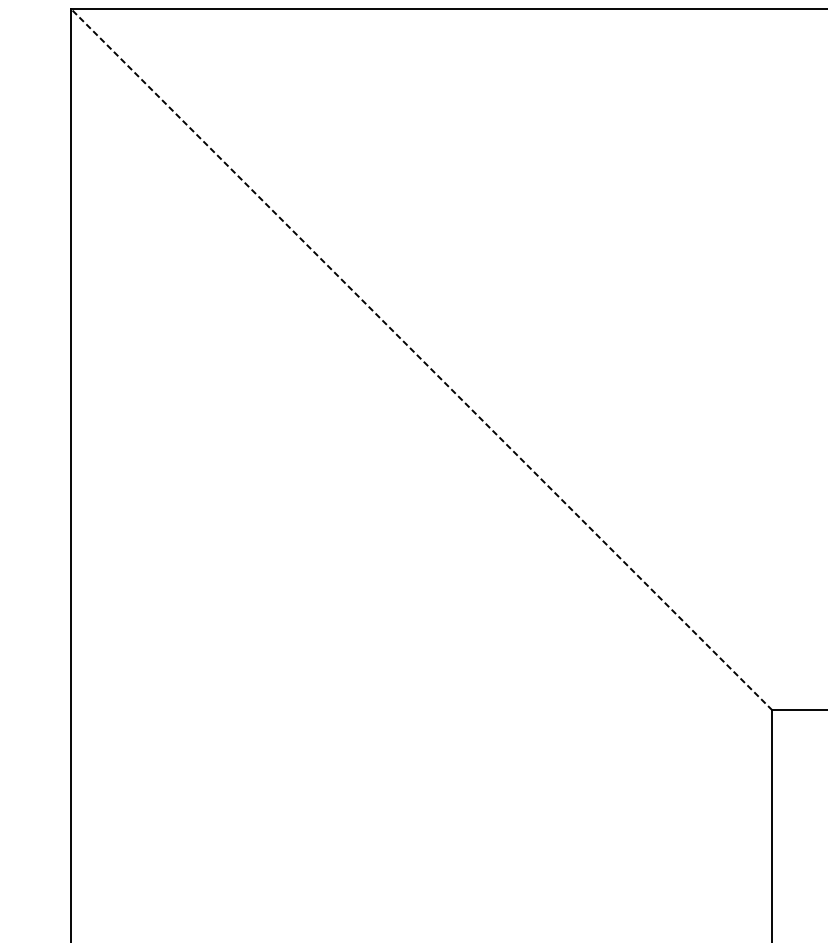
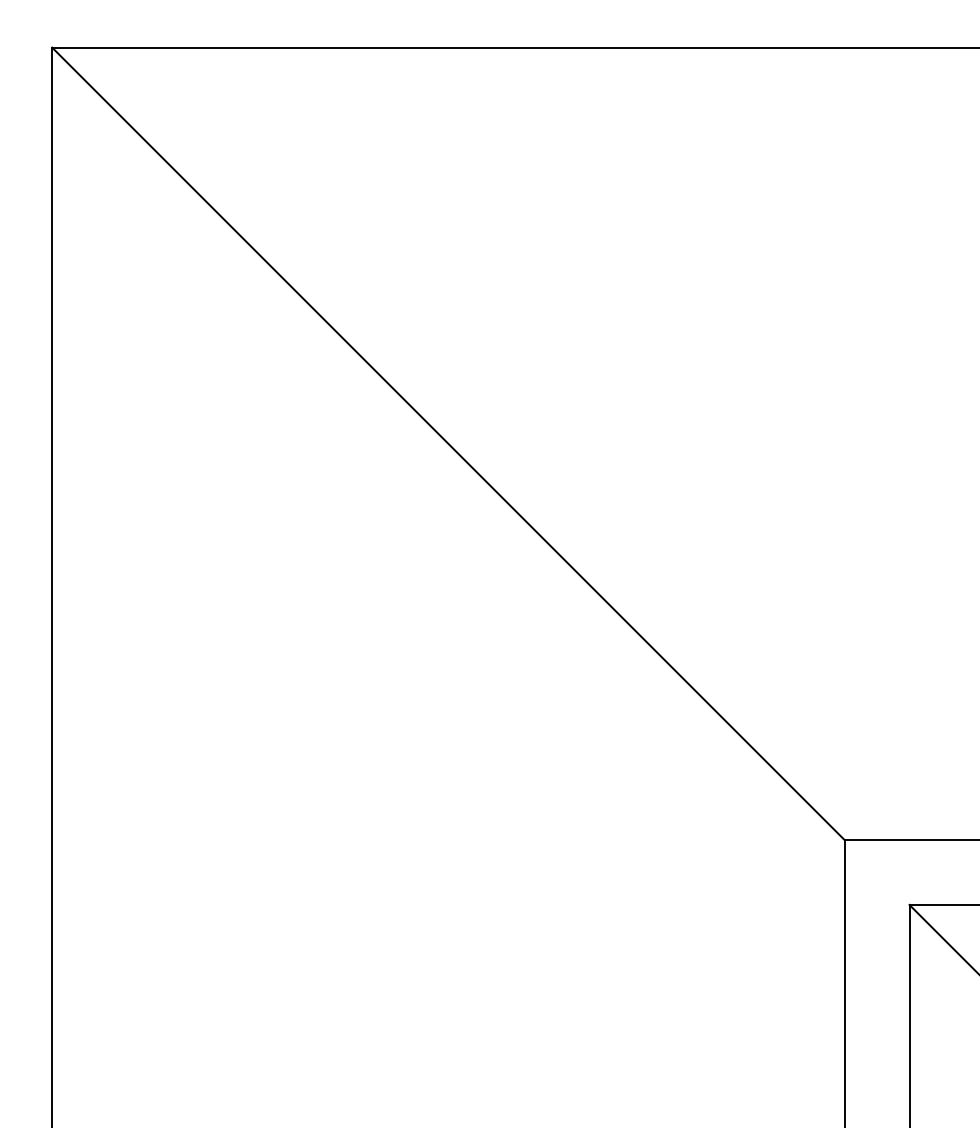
line: (421, 359) -> (448, 443), dashed -> solid

